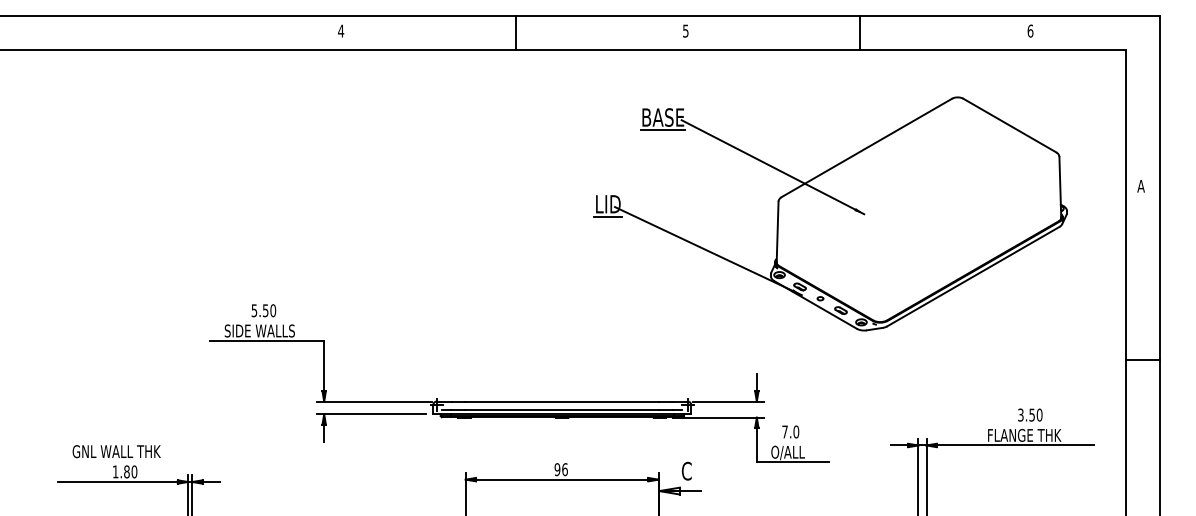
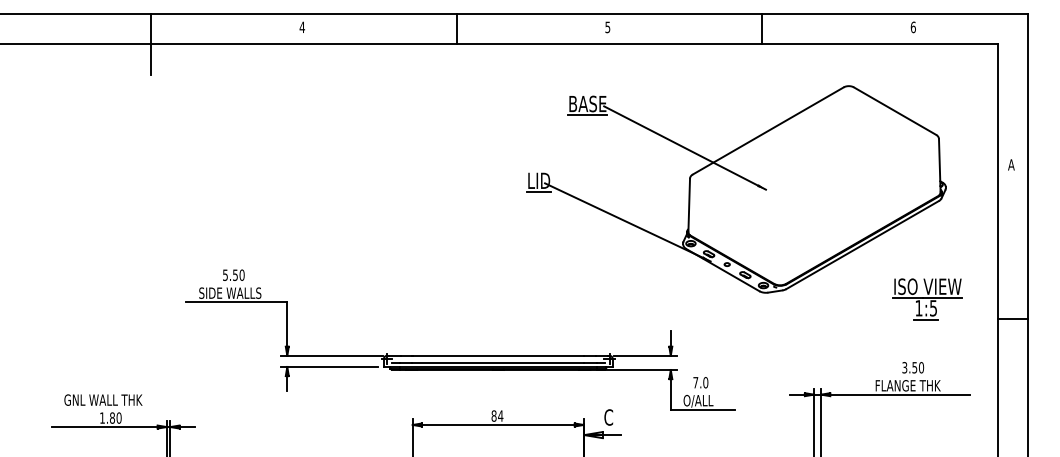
line: (170, 49) -> (151, 43), added
part: (1046, 338) -> (927, 299), added
text: (561, 468) -> (497, 415), 96 -> 84

